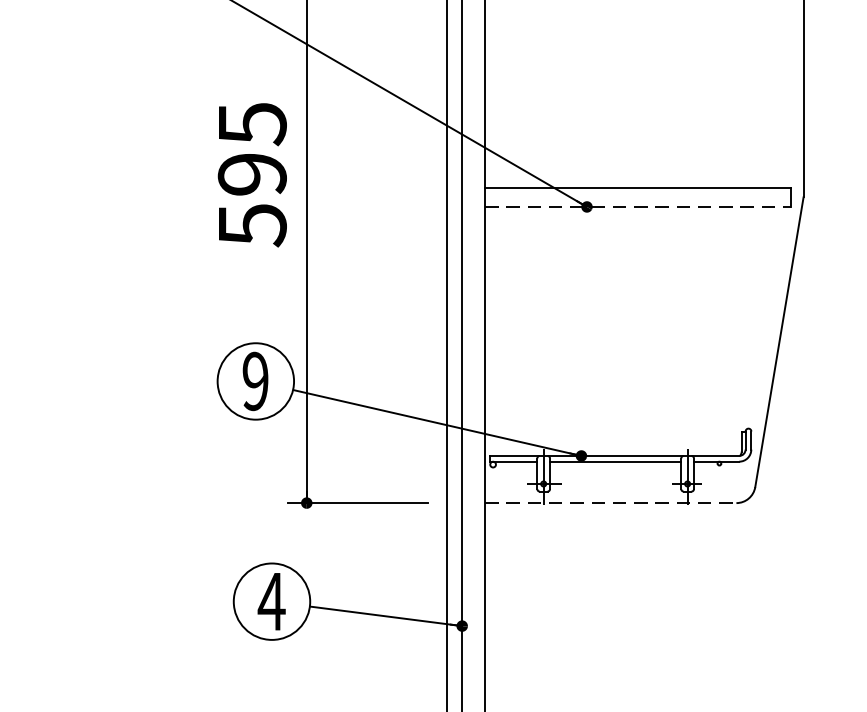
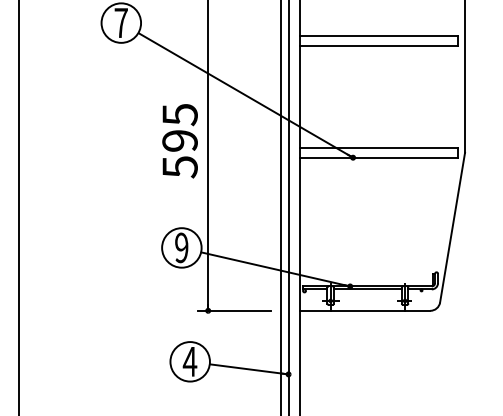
line: (638, 206) -> (379, 157), dashed -> solid
line: (611, 502) -> (365, 310), dashed -> solid

